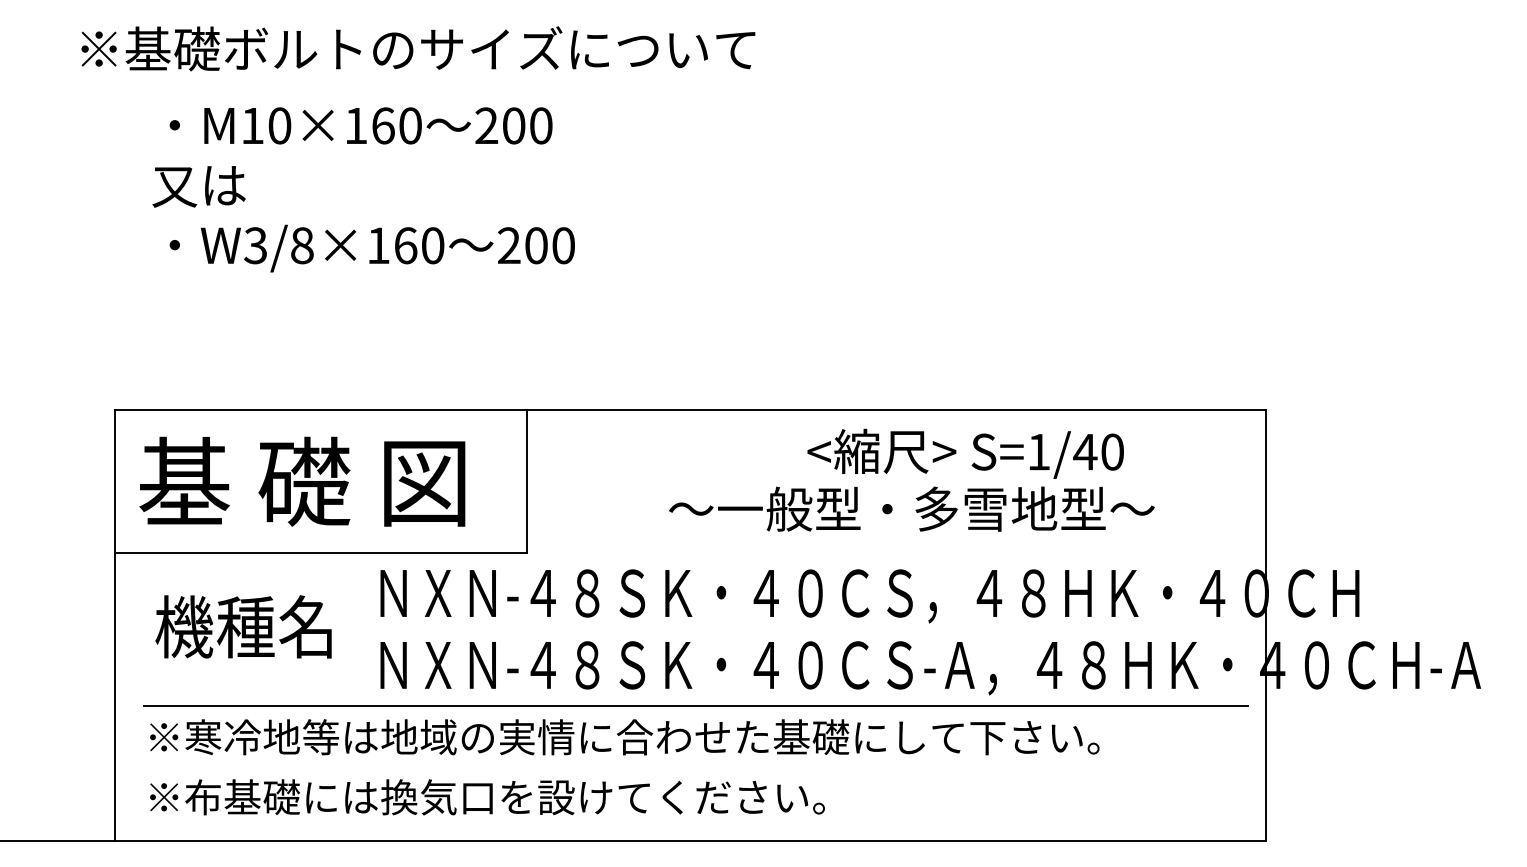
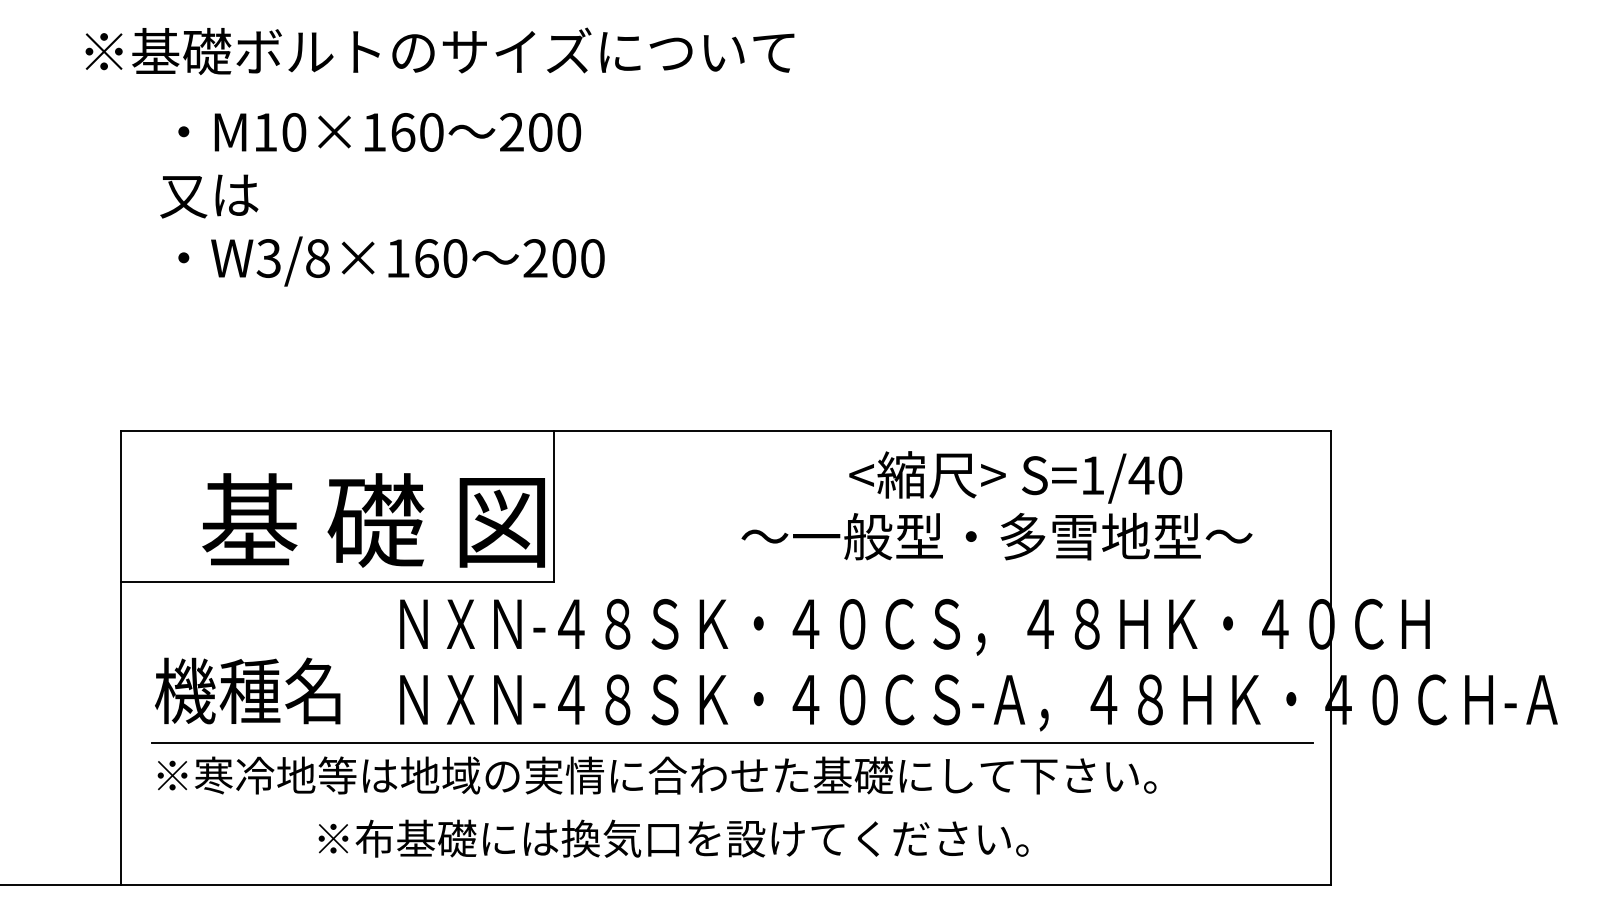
text: (302, 481) -> (373, 520), moved
text: (911, 508) -> (996, 535), moved
text: (243, 626) -> (247, 690), moved
text: (487, 797) -> (673, 838), moved

